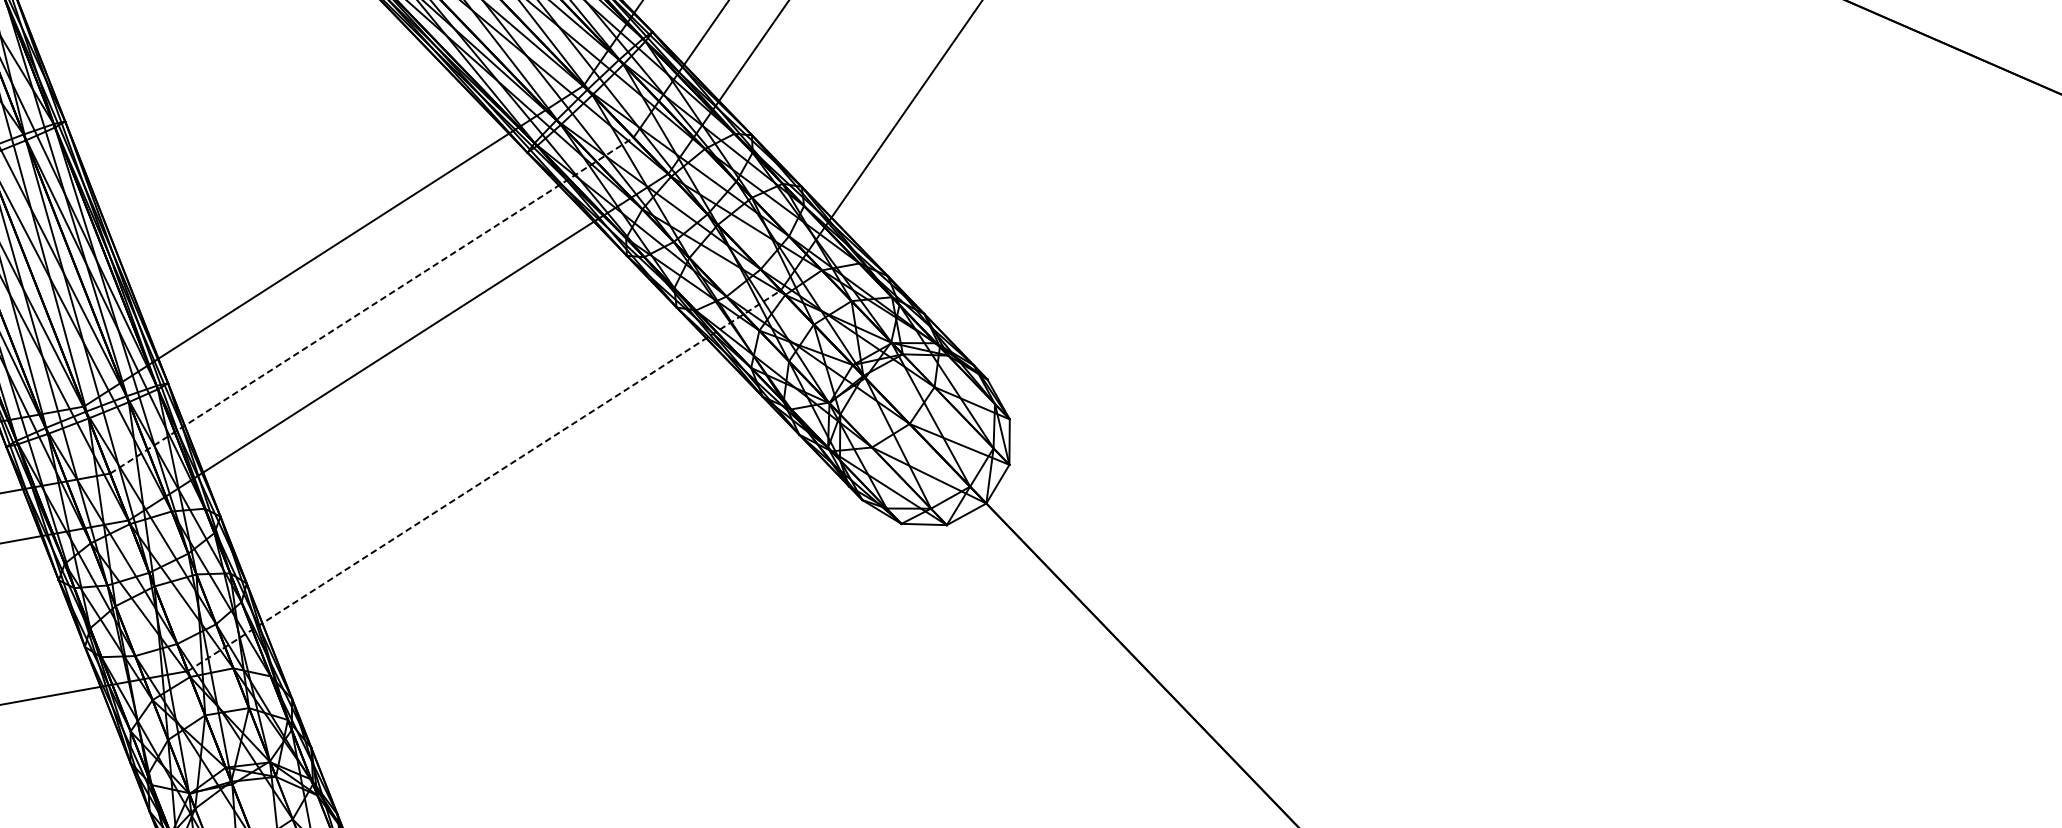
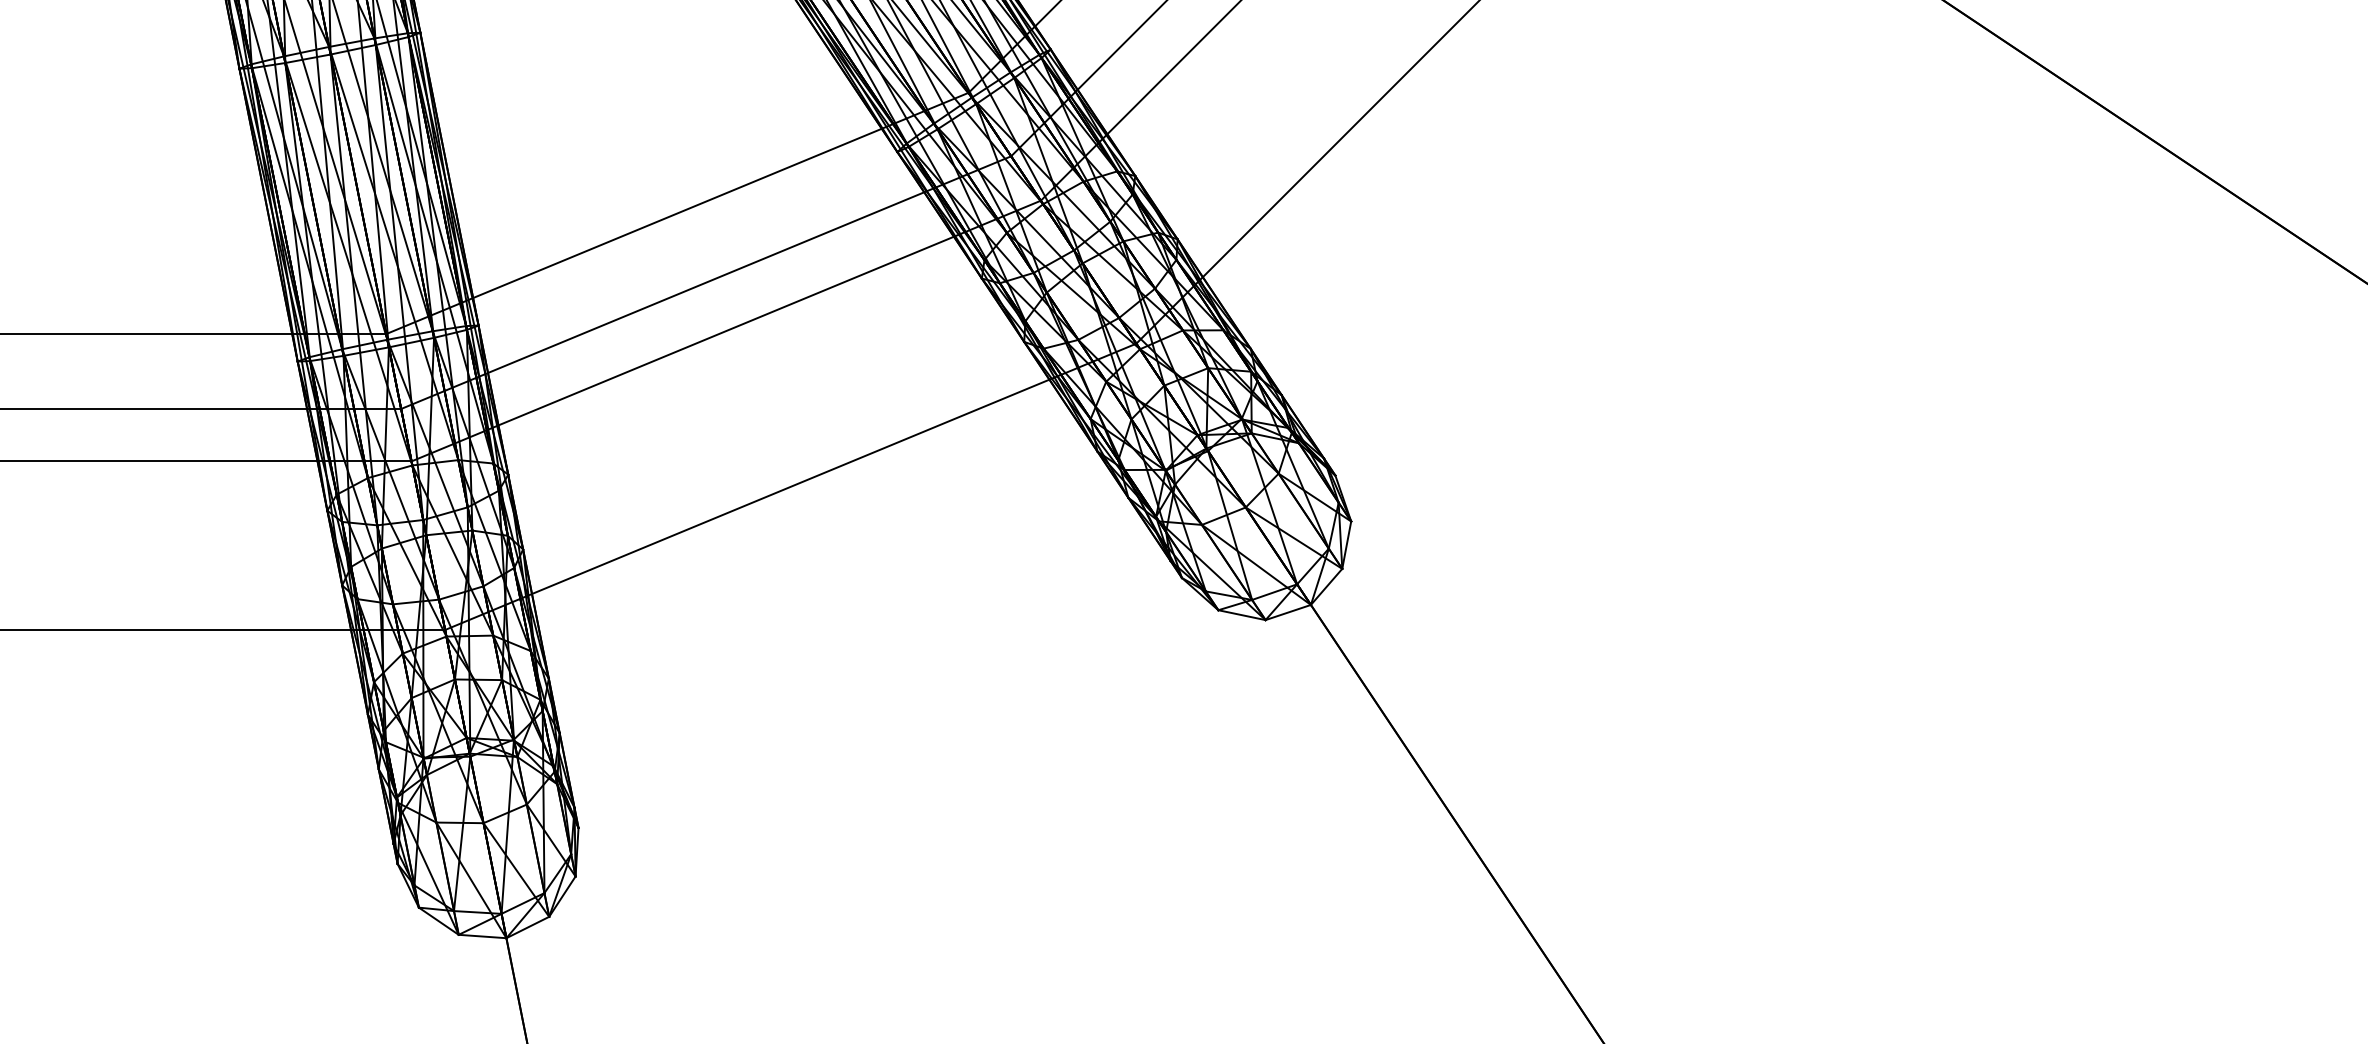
line: (372, 305) -> (706, 282), dashed -> solid
line: (485, 480) -> (791, 486), dashed -> solid

